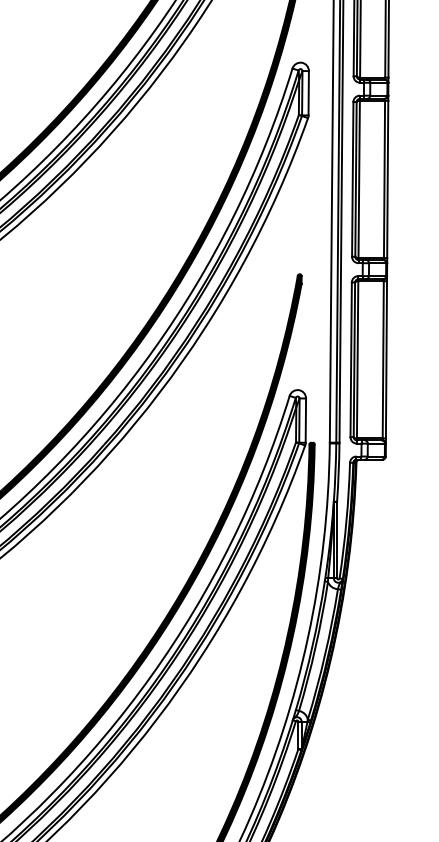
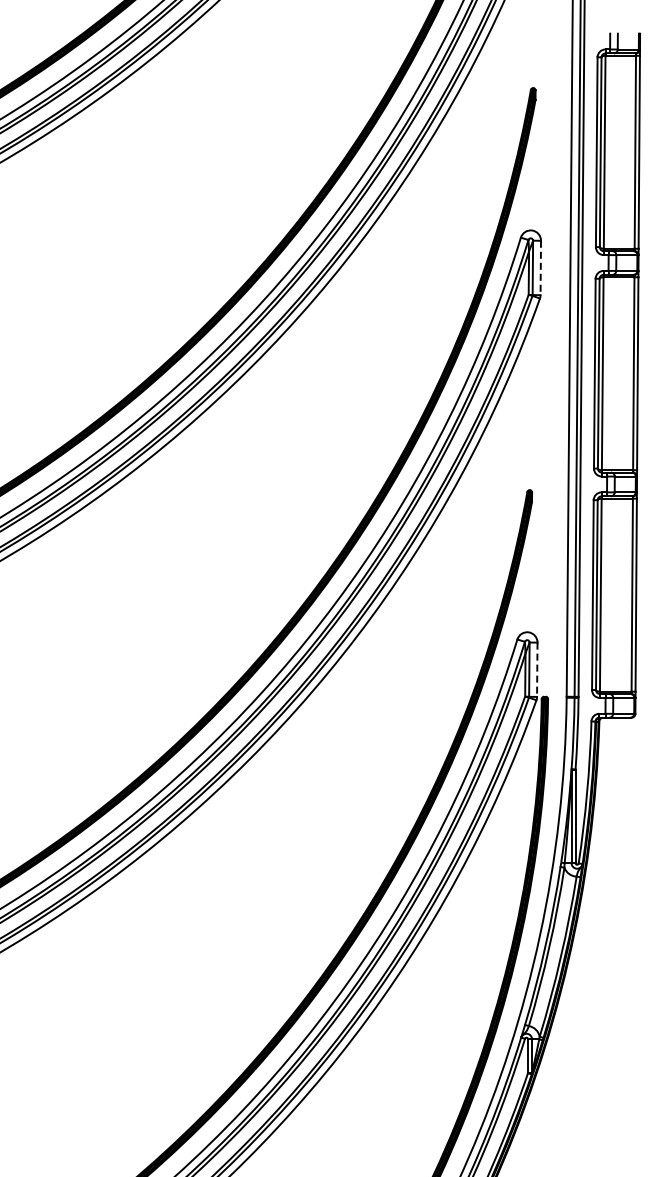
line: (308, 93) -> (540, 268), solid -> dashed
line: (306, 421) -> (537, 670), solid -> dashed

